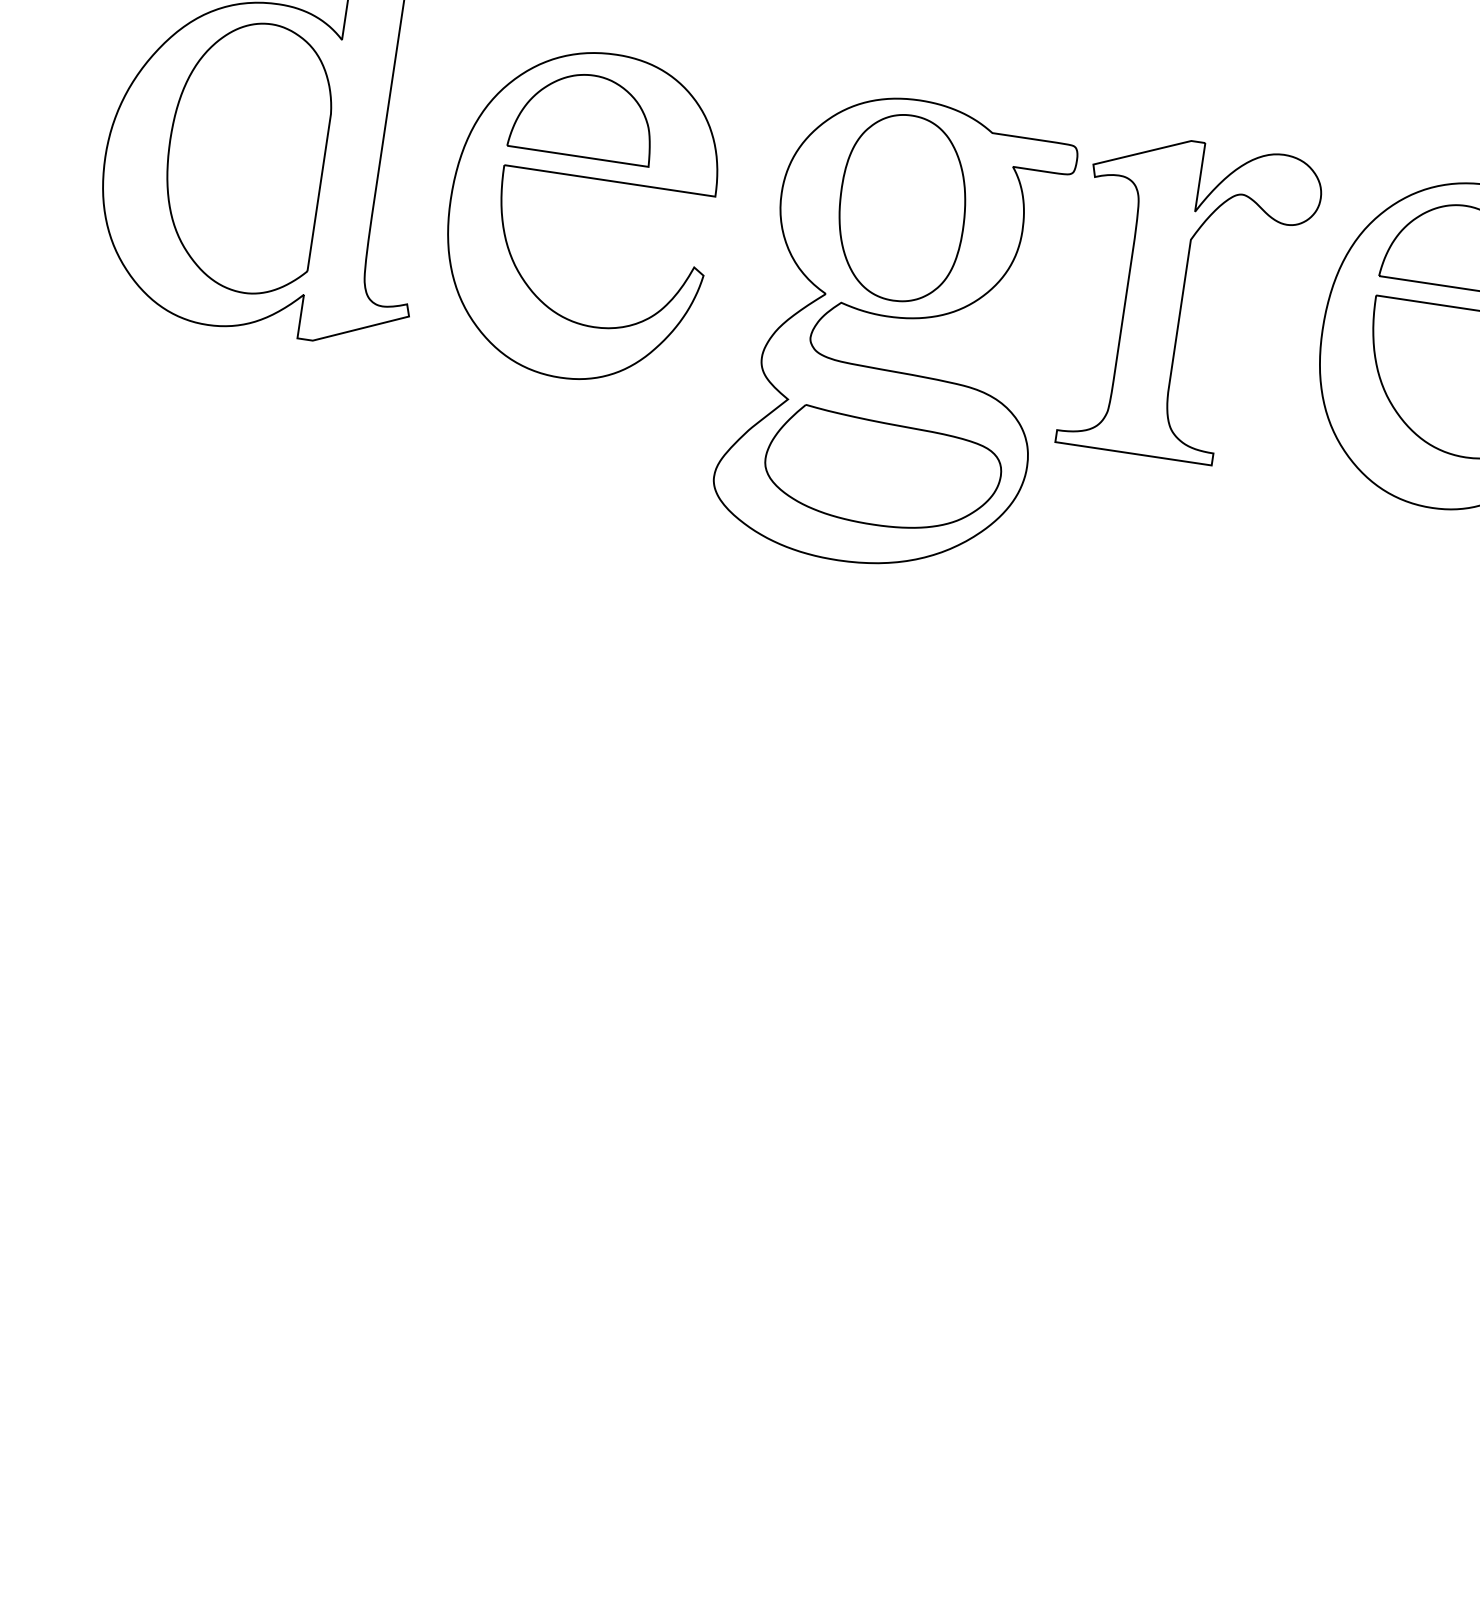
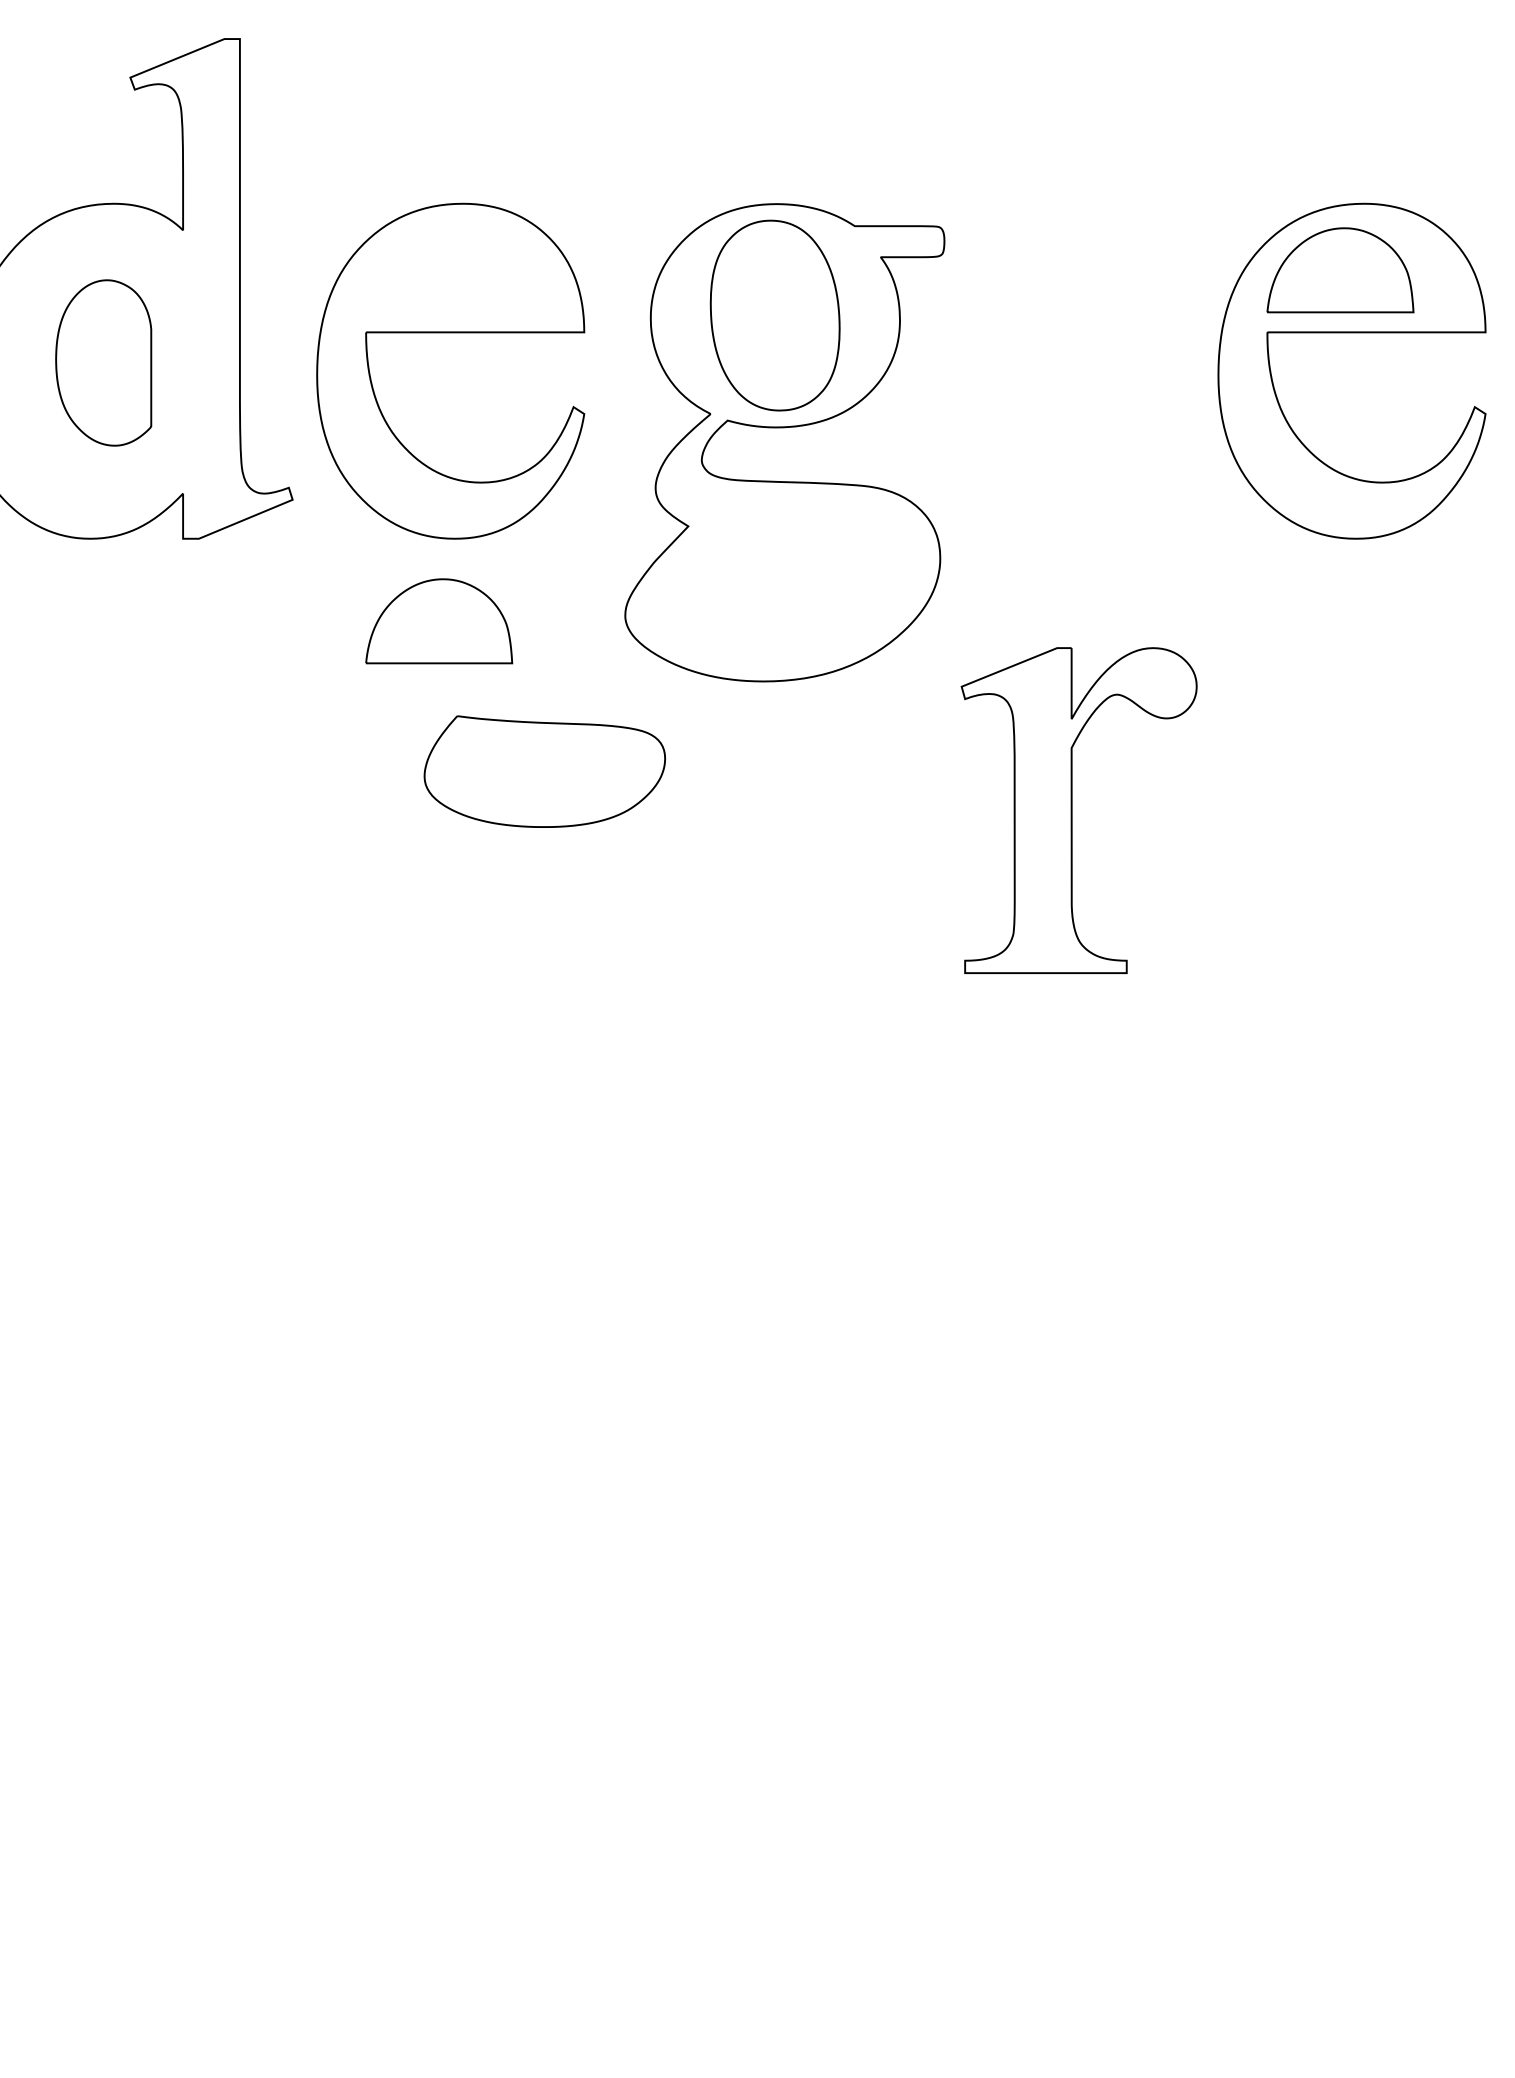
part: (584, 115) -> (439, 621), moved
part: (245, 156) -> (103, 362), size x0.6
part: (1188, 301) -> (1078, 810), moved
part: (882, 470) -> (544, 771), moved

